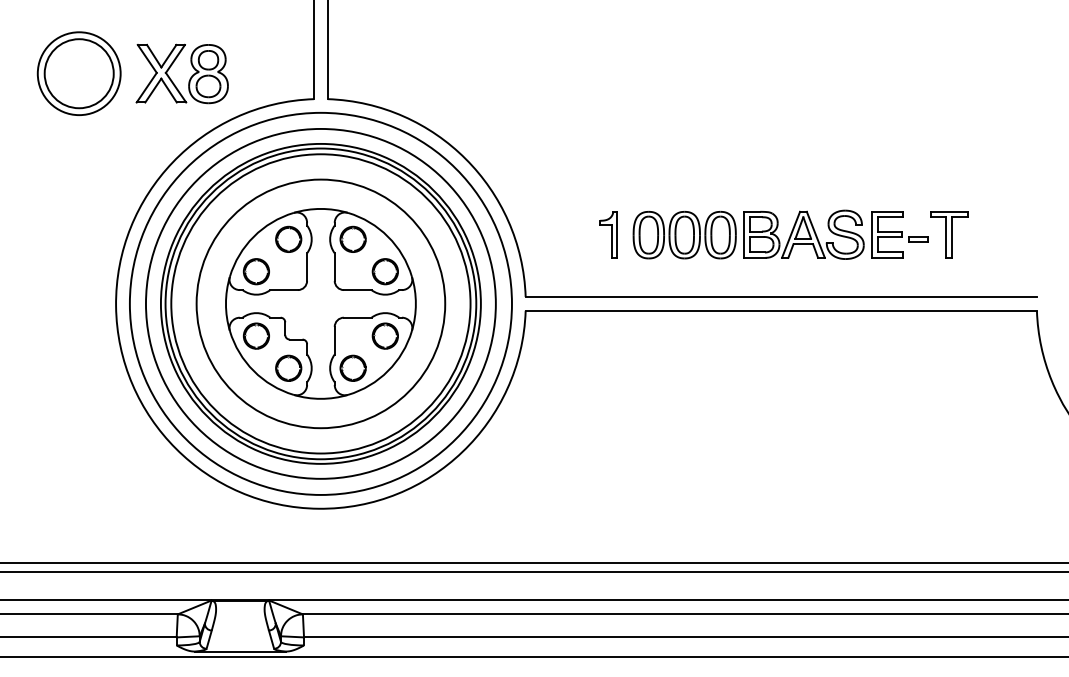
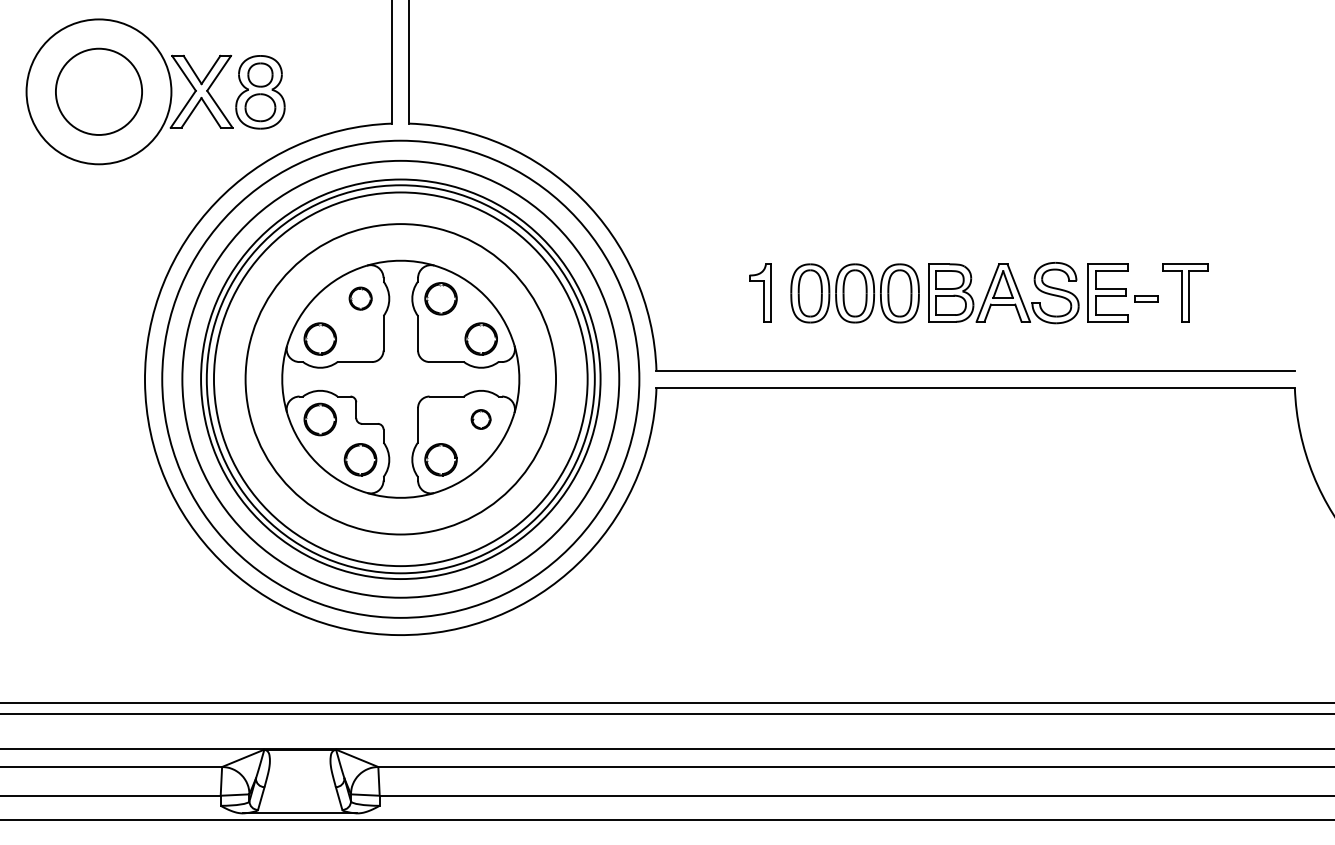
circle: (78, 73) -> (98, 91), size x1.4
part: (288, 238) -> (360, 297), size x0.7
part: (384, 335) -> (480, 418), size x0.6

